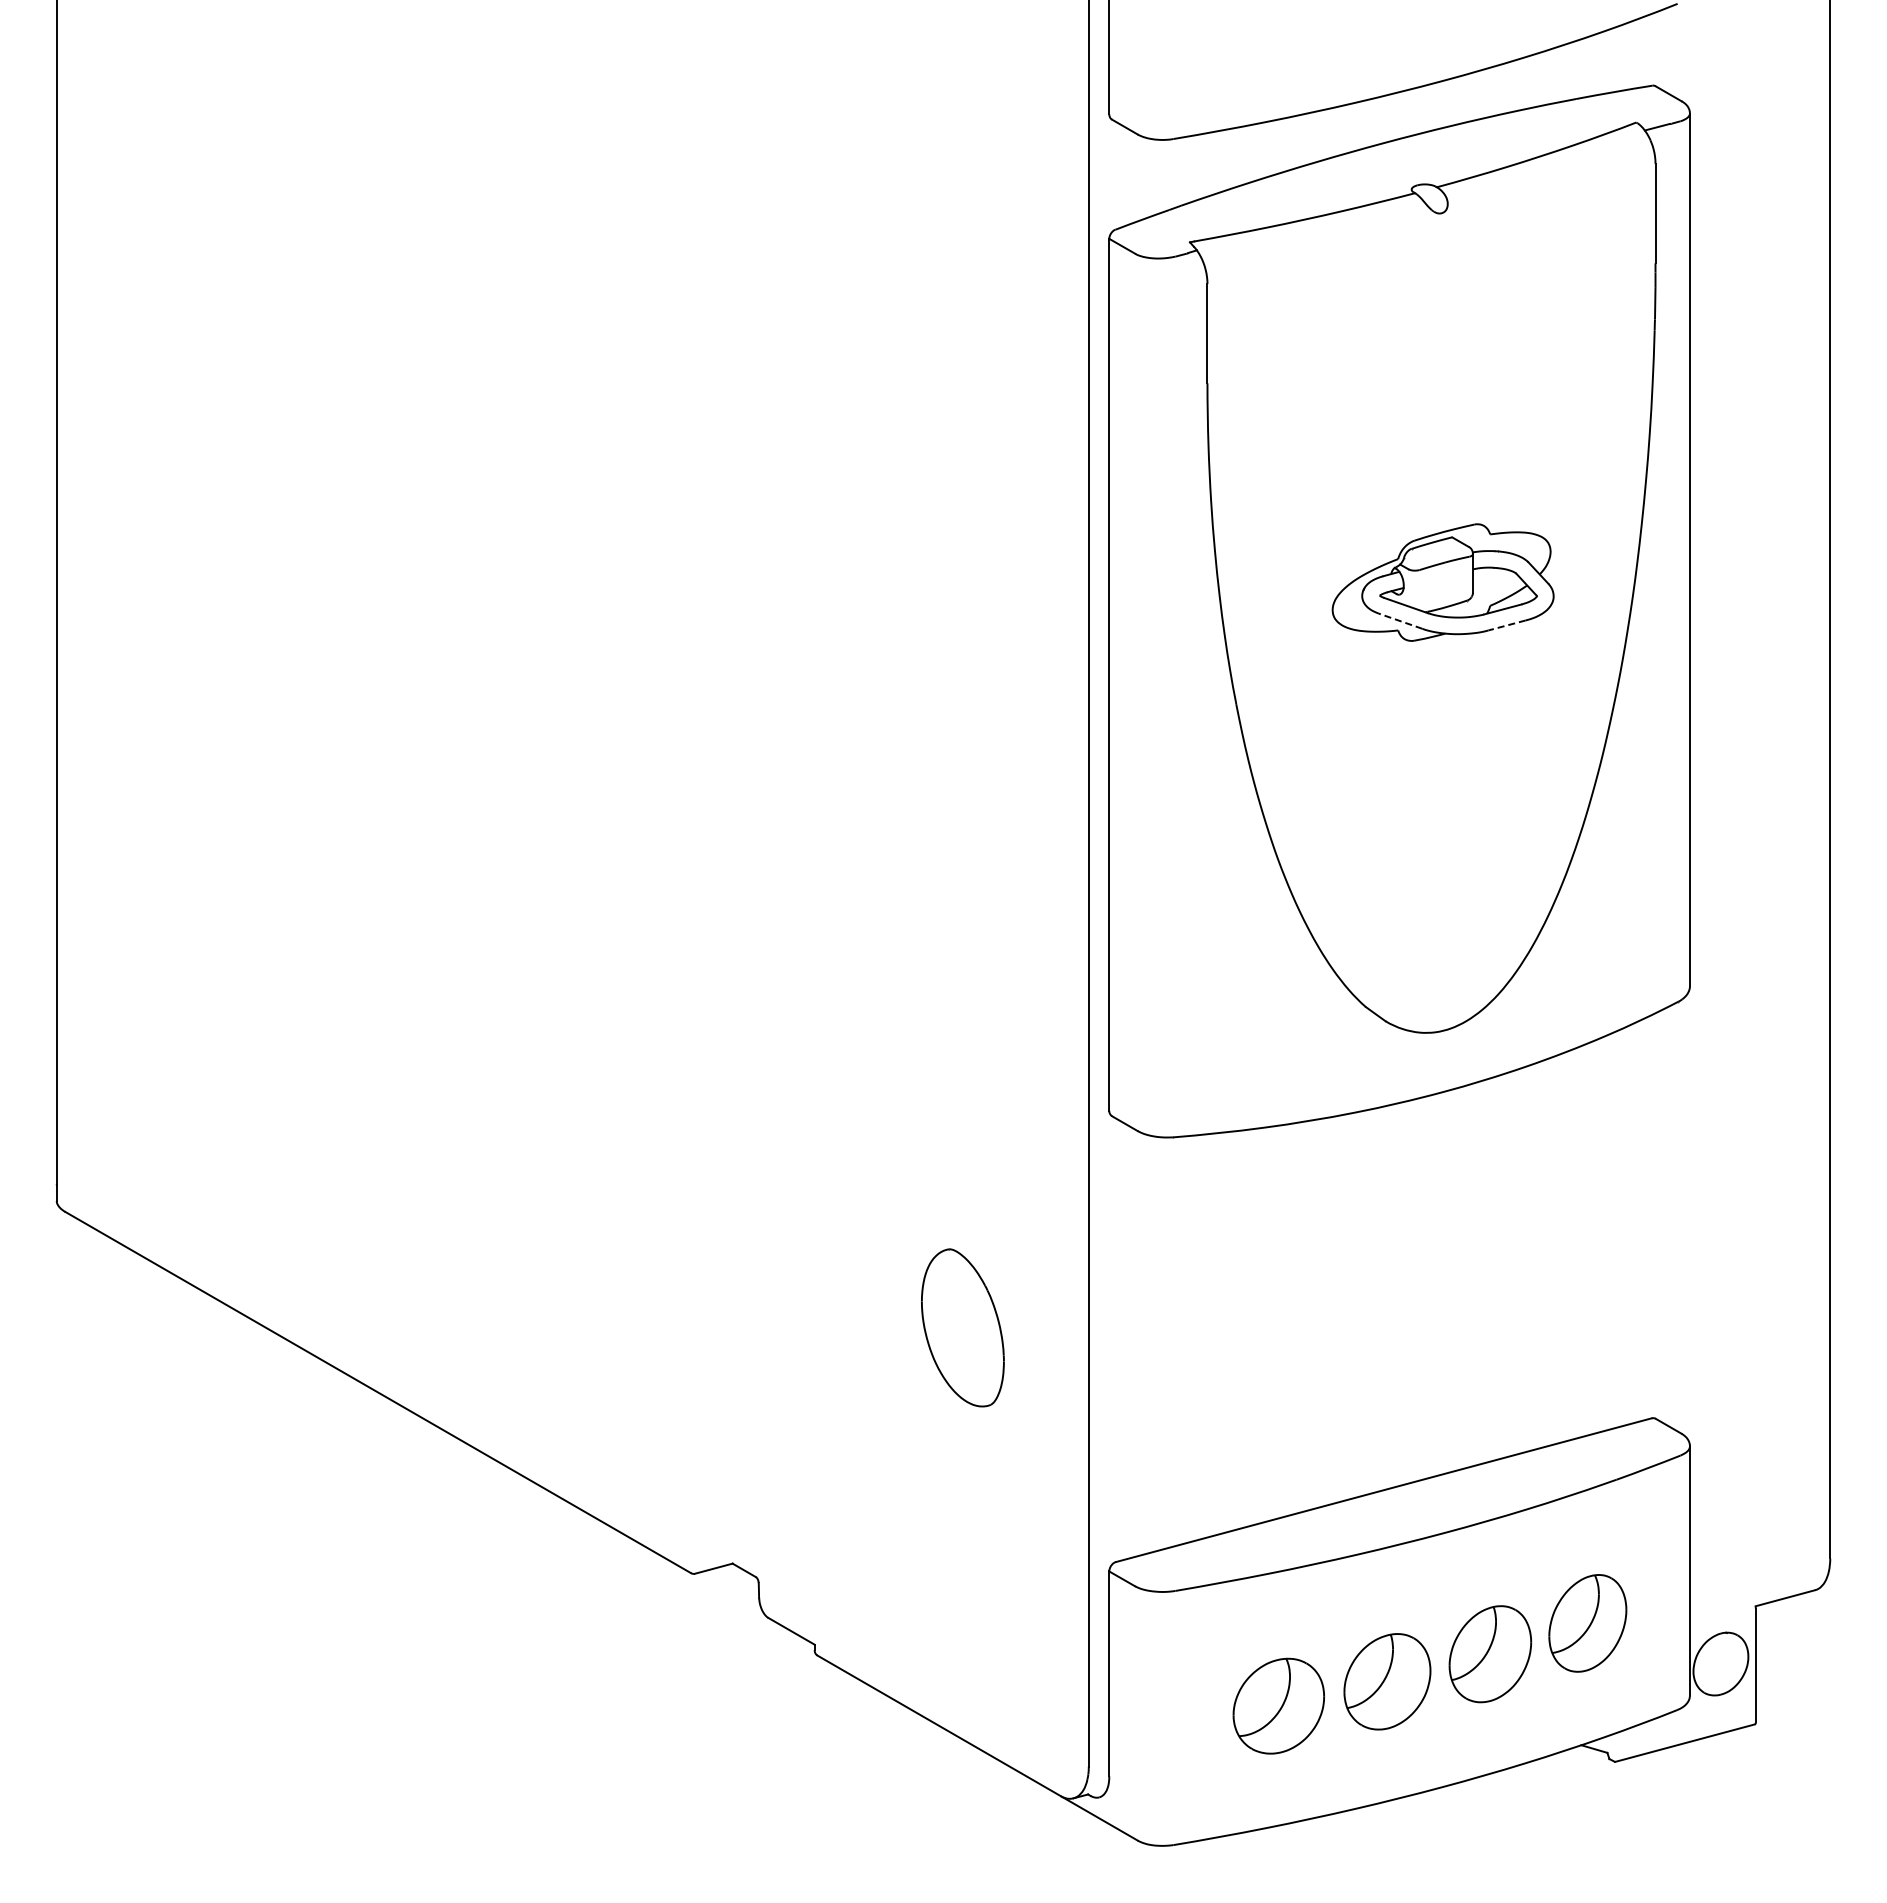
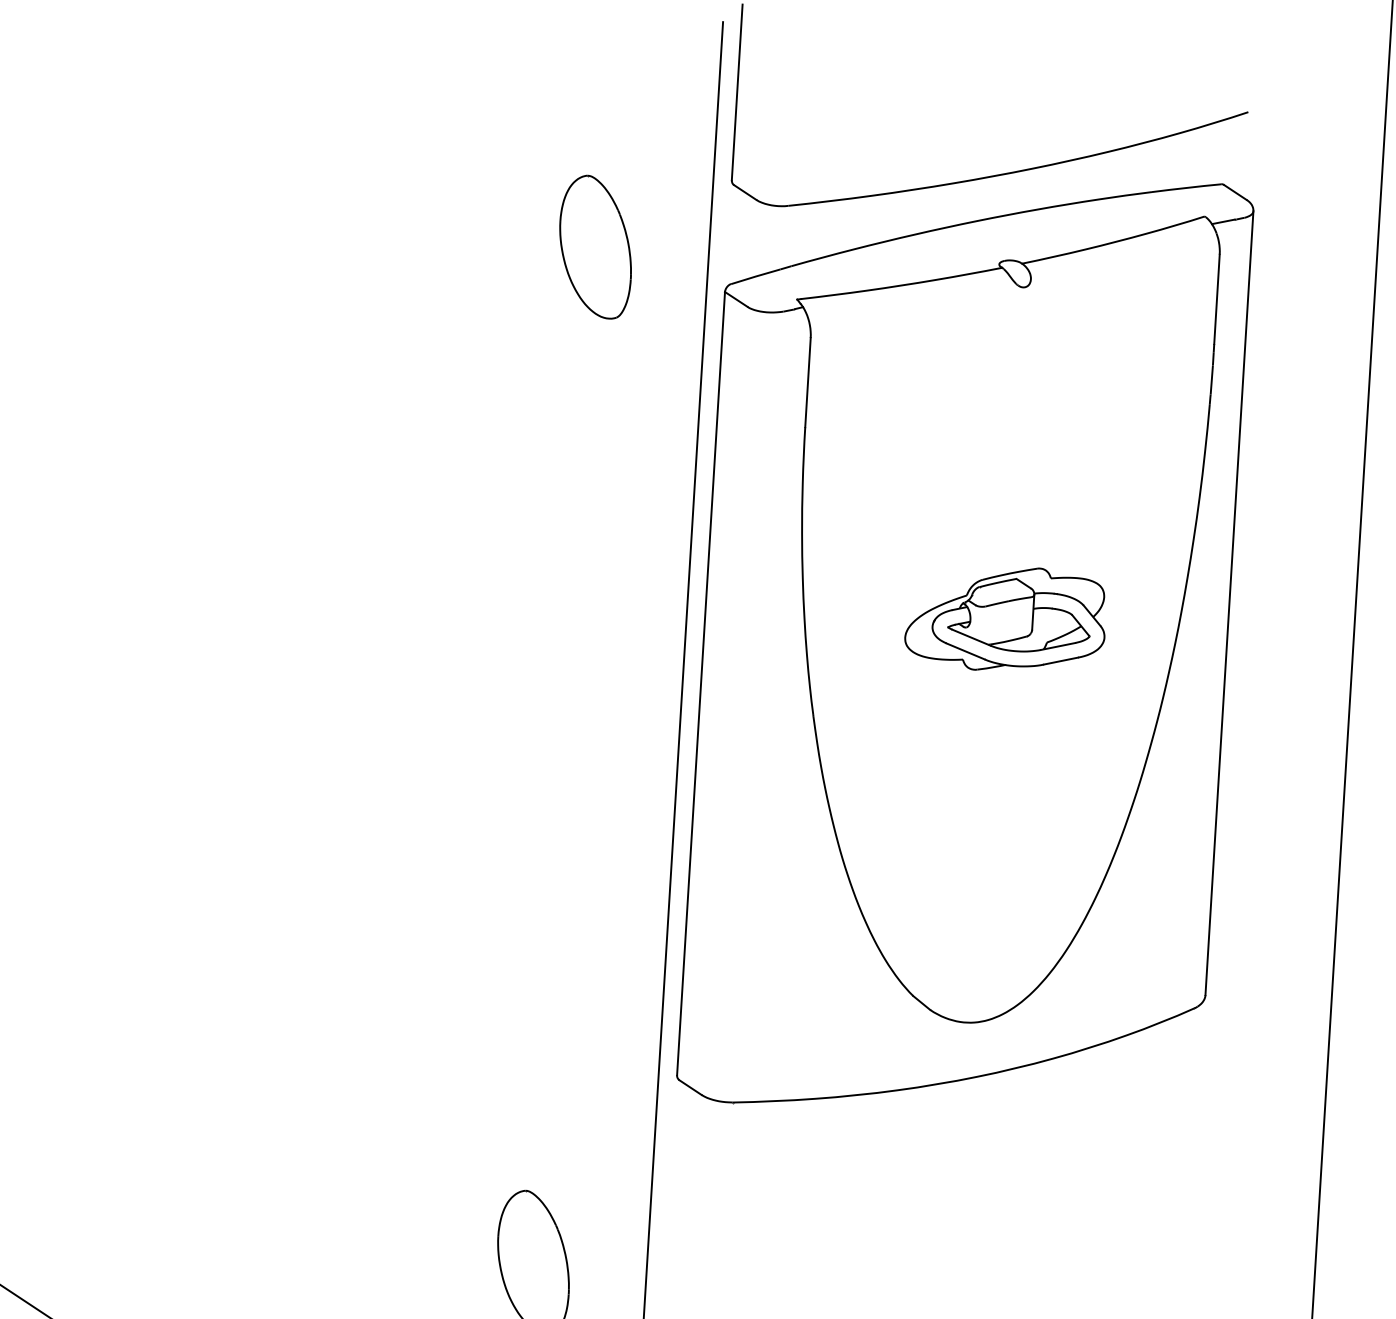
part: (962, 197) -> (595, 246), added
line: (1400, 621) -> (965, 651), dashed -> solid
line: (1506, 625) -> (1060, 661), dashed -> solid

